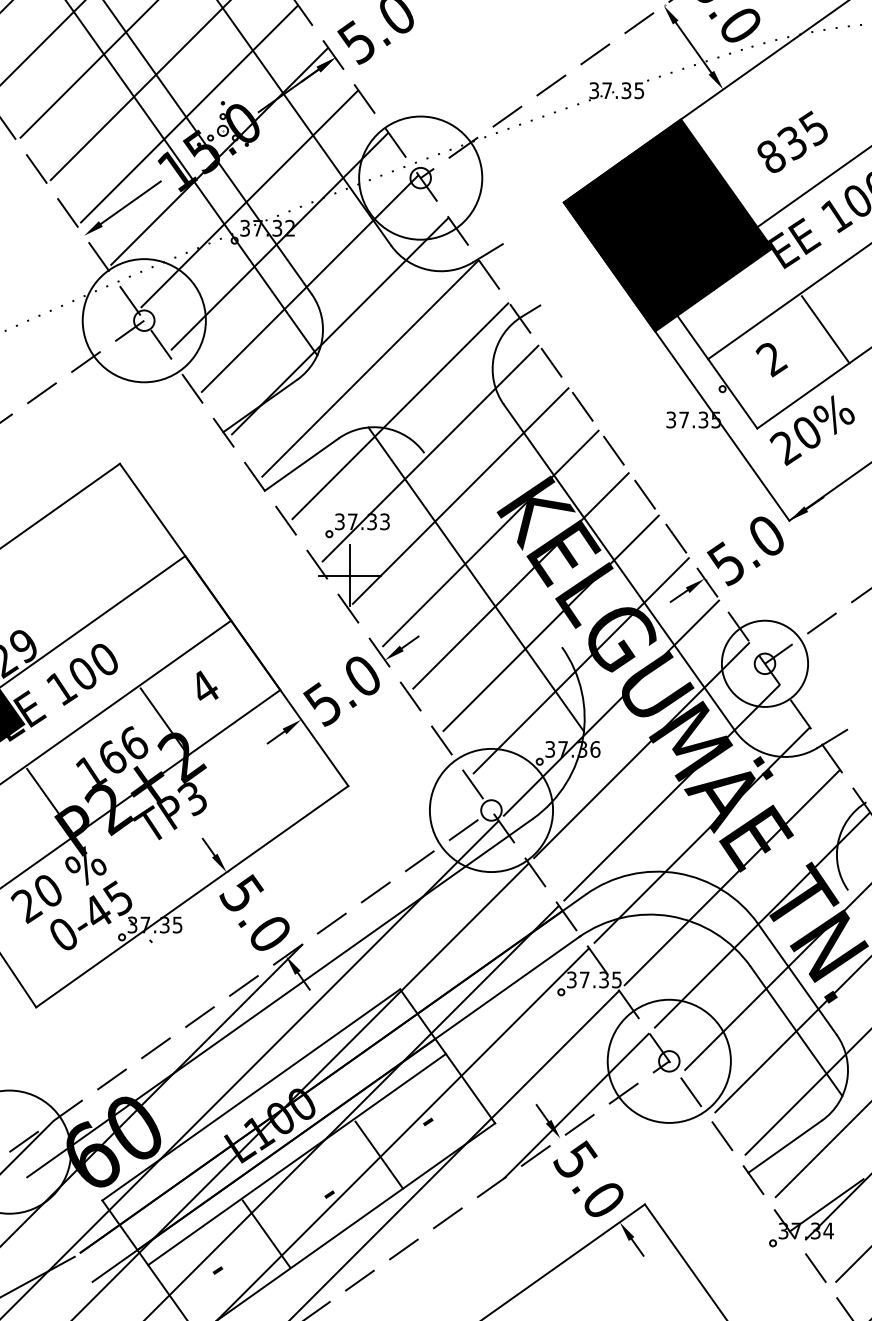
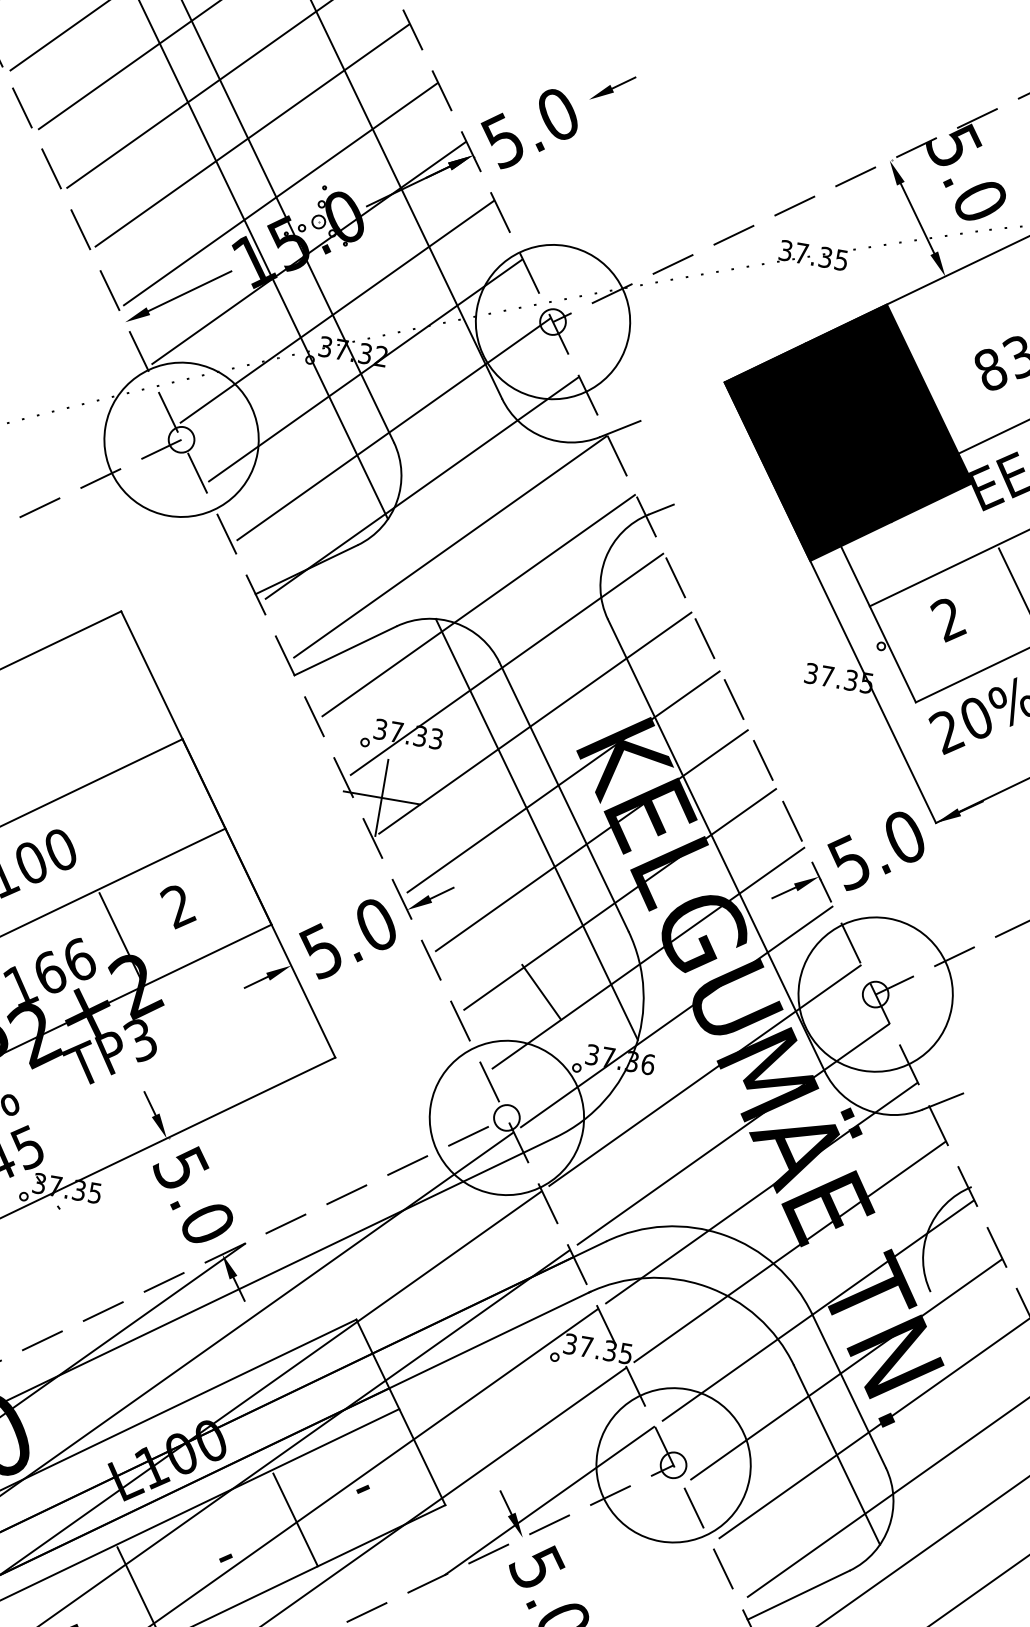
line: (492, 550) -> (563, 797), added
circle: (764, 663) -> (875, 994), size x1.43
text: (204, 688) -> (178, 906), 4 -> 2
line: (501, 706) -> (541, 991), added

